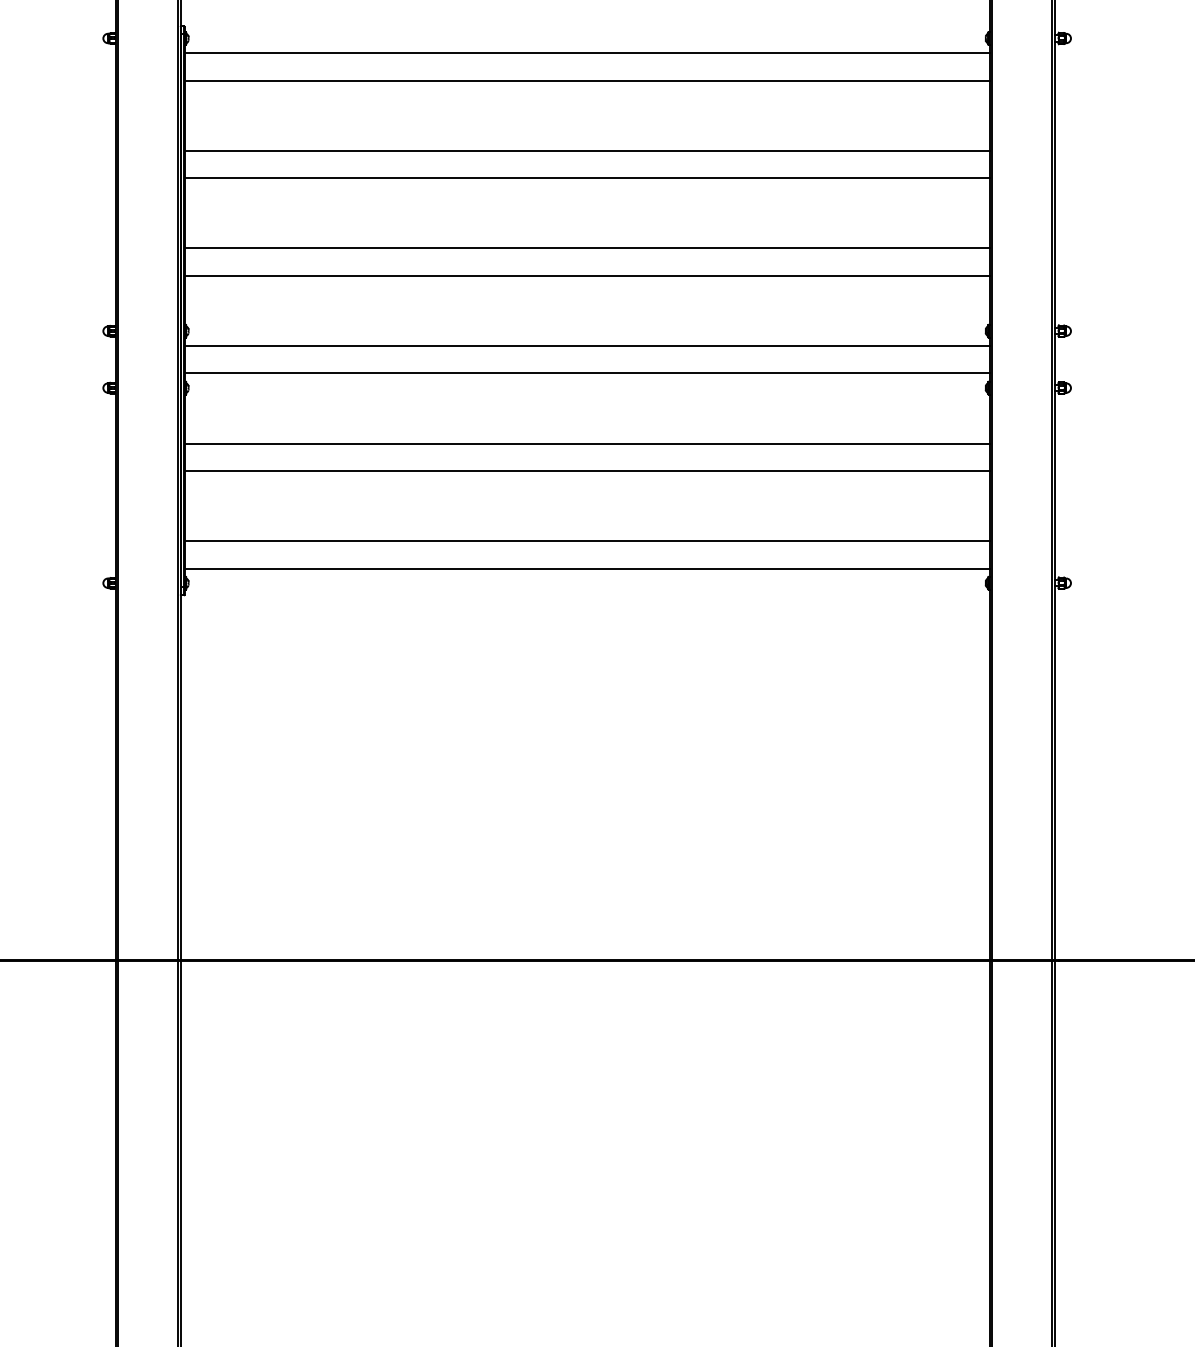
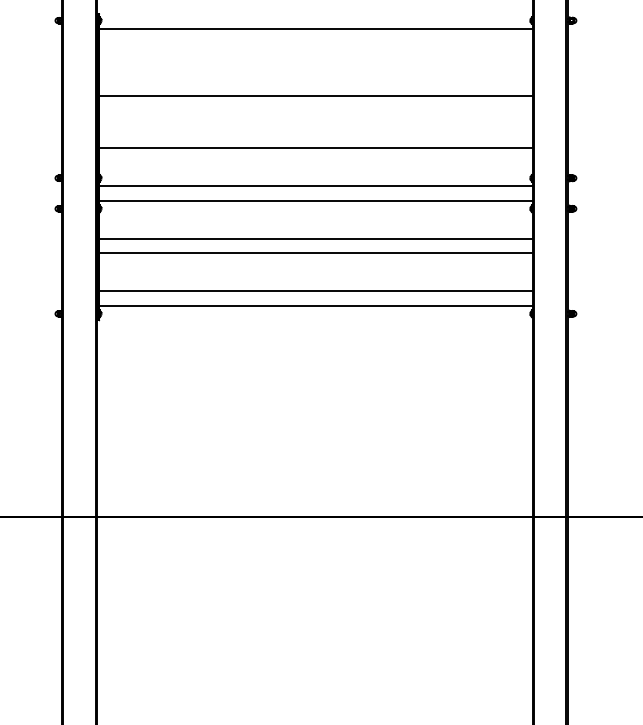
line: (586, 80) -> (315, 43), removed
line: (586, 151) -> (315, 81), removed
line: (586, 248) -> (315, 133), removed

